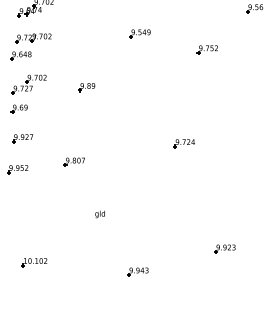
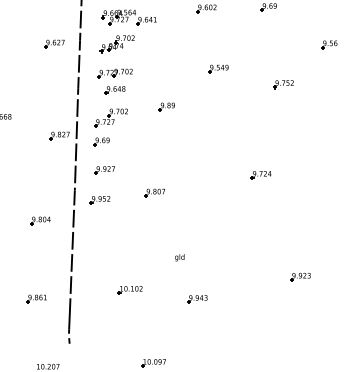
part: (20, 55) -> (114, 90), moved
part: (86, 87) -> (166, 106), moved
text: (99, 214) -> (179, 257), moved
part: (33, 262) -> (129, 290), moved
part: (138, 272) -> (197, 299), moved

